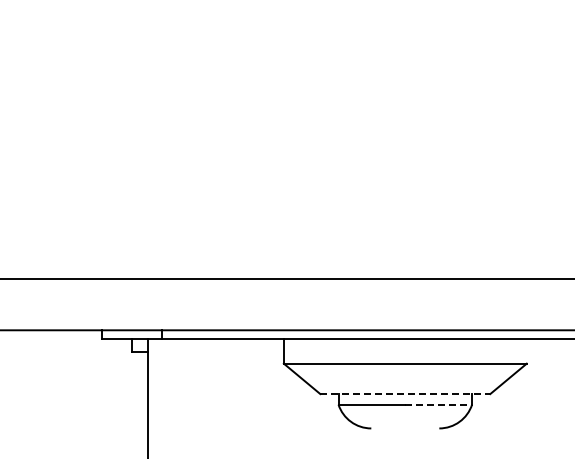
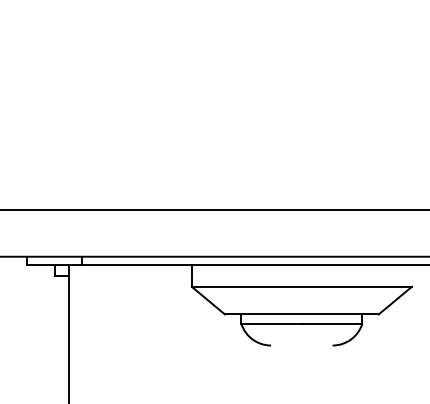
line: (405, 394) -> (302, 314), dashed -> solid
line: (439, 404) -> (332, 323), dashed -> solid

